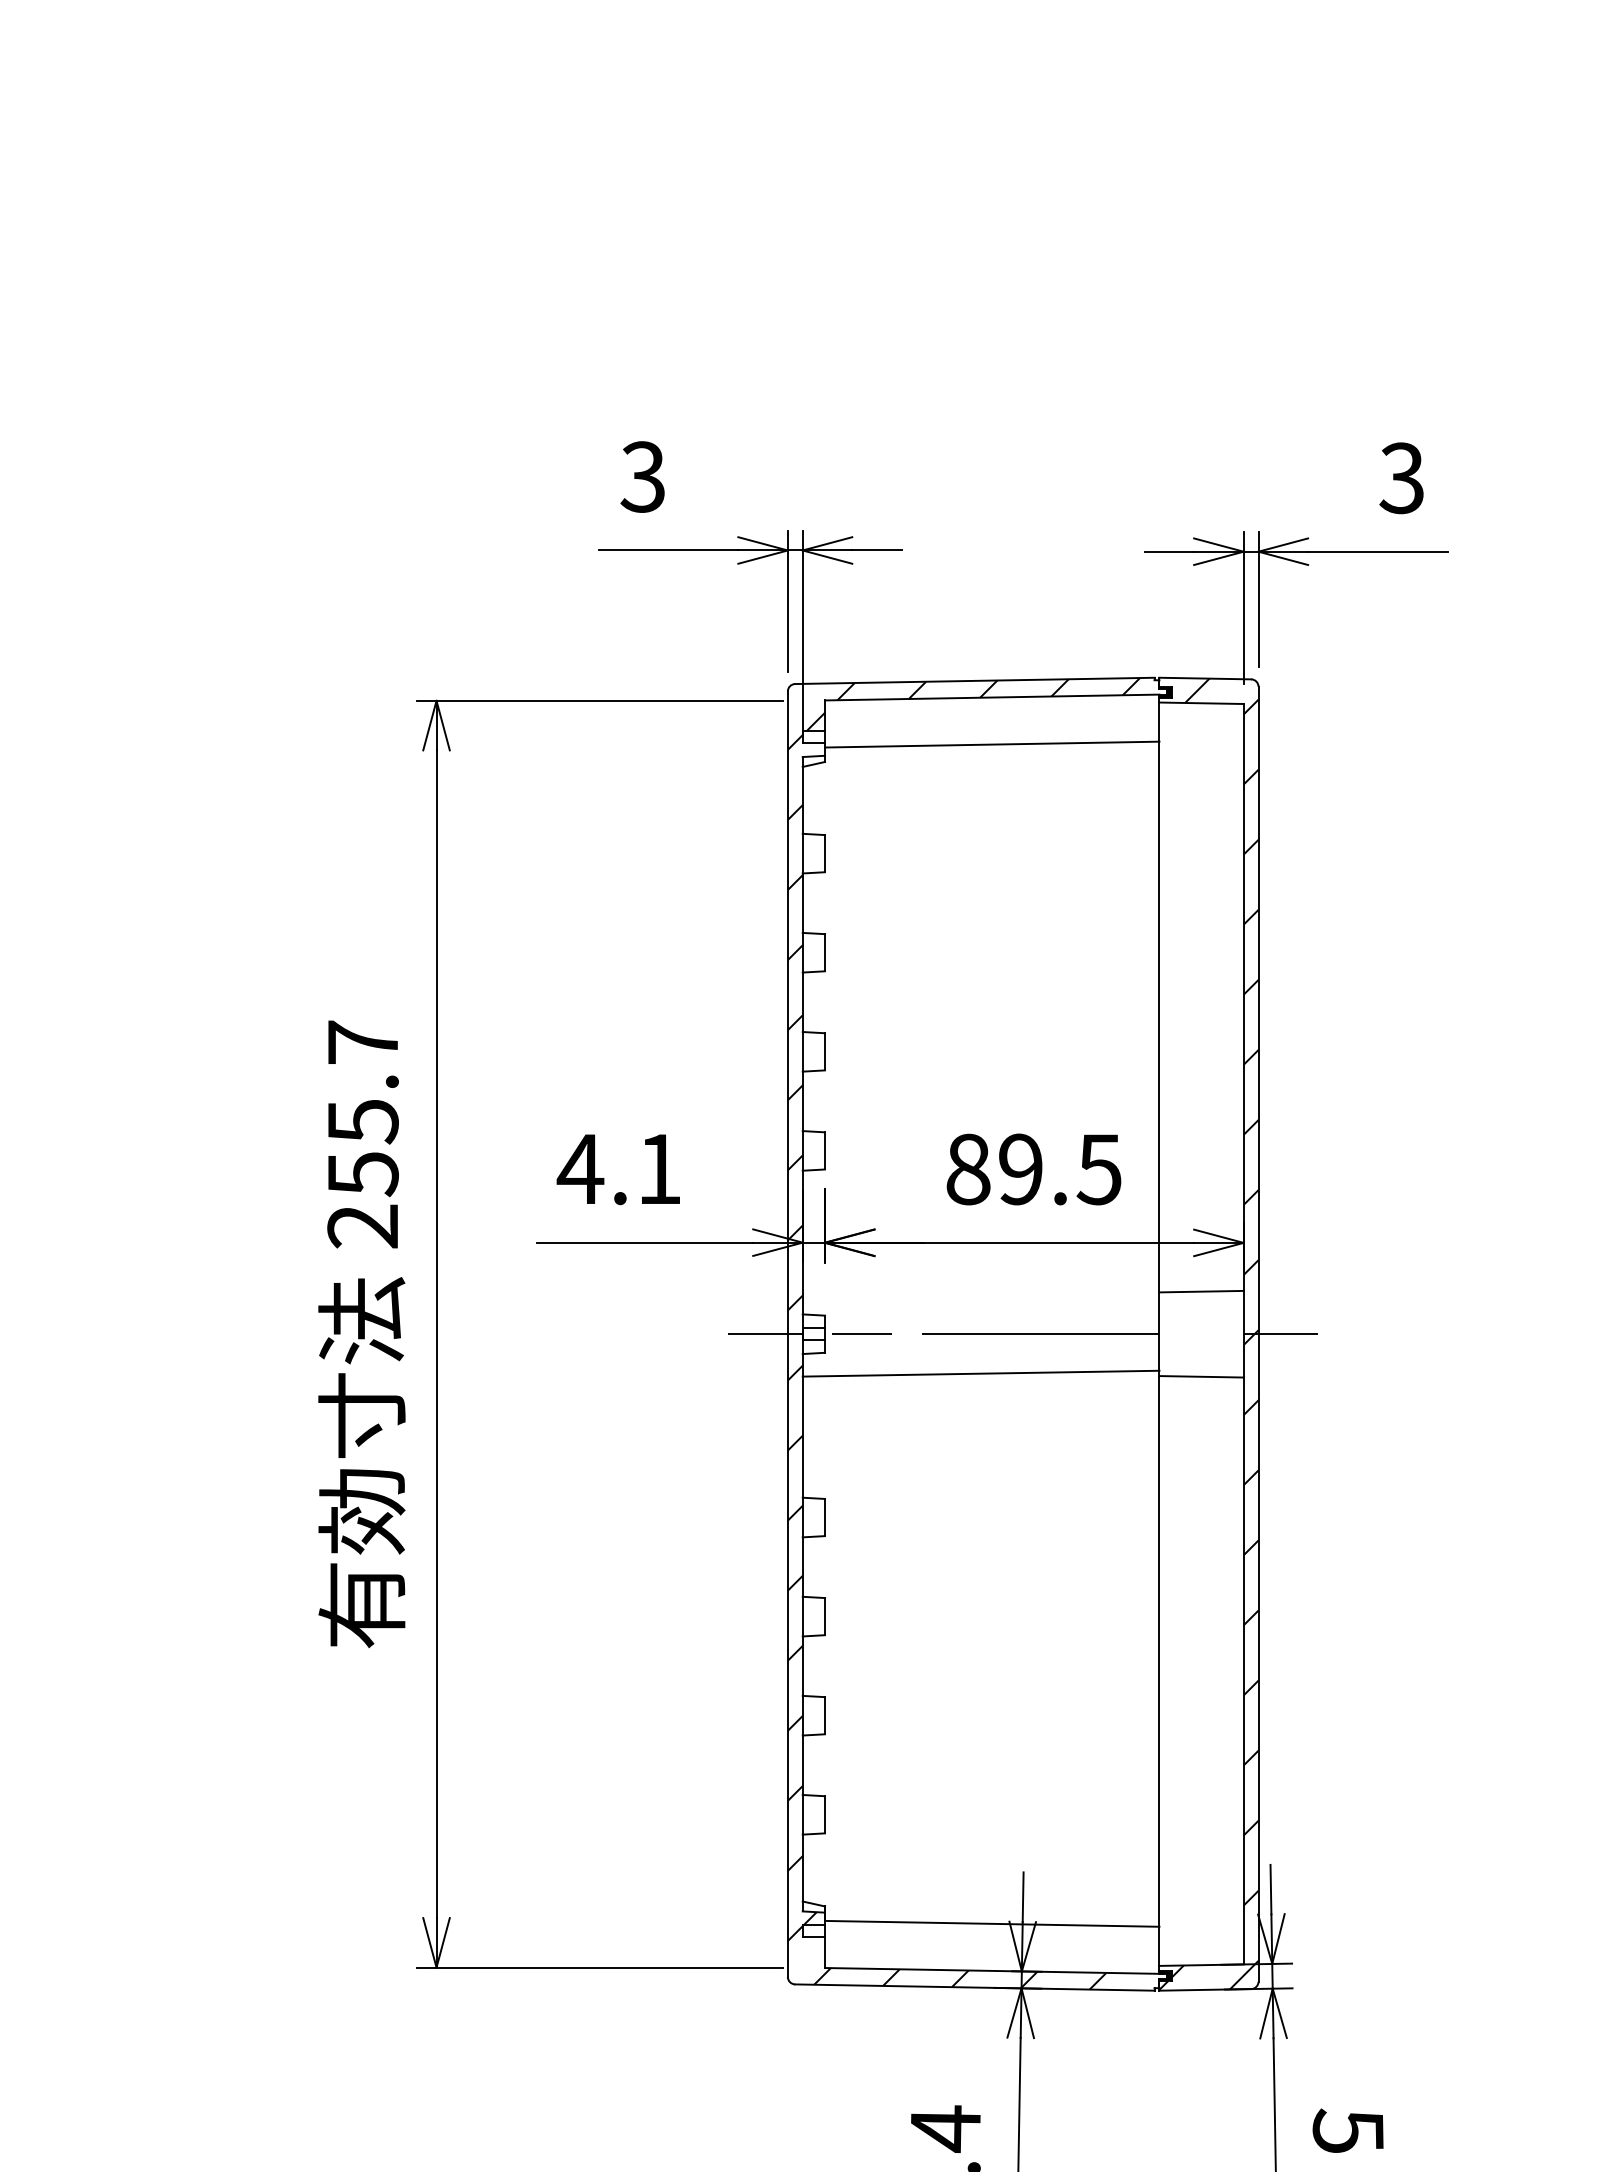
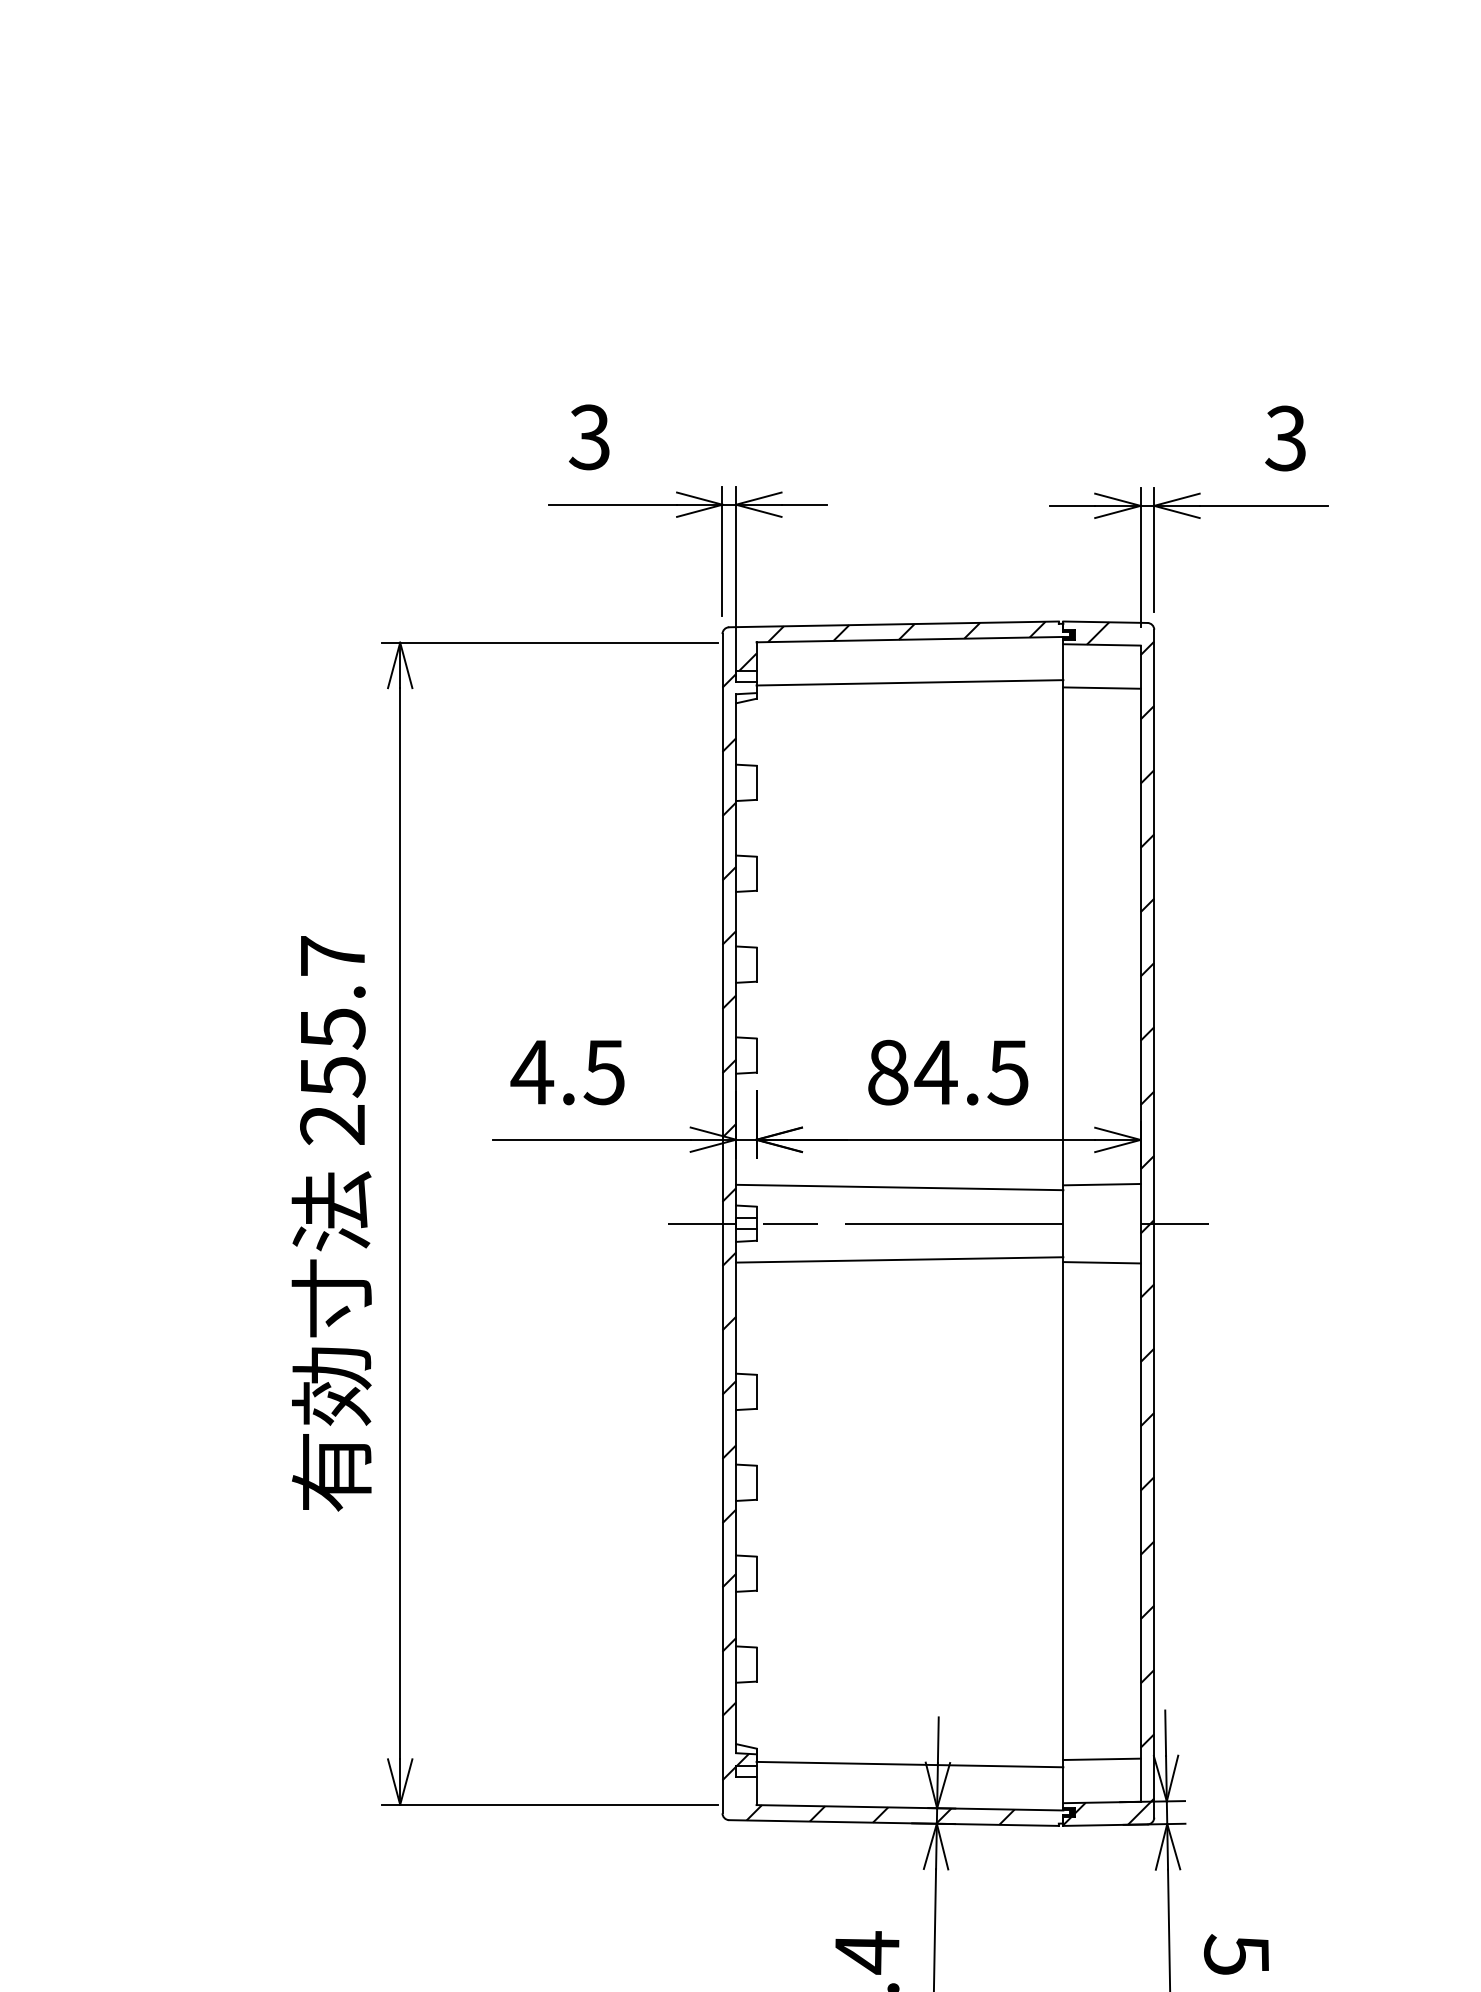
line: (1201, 749) -> (1101, 687), added
text: (658, 1169) -> (603, 1072), 4.1 -> 4.5
text: (1020, 1169) -> (935, 1072), 89.5 -> 84.5
line: (980, 1294) -> (899, 1187), added
line: (1201, 1918) -> (1101, 1759), added

